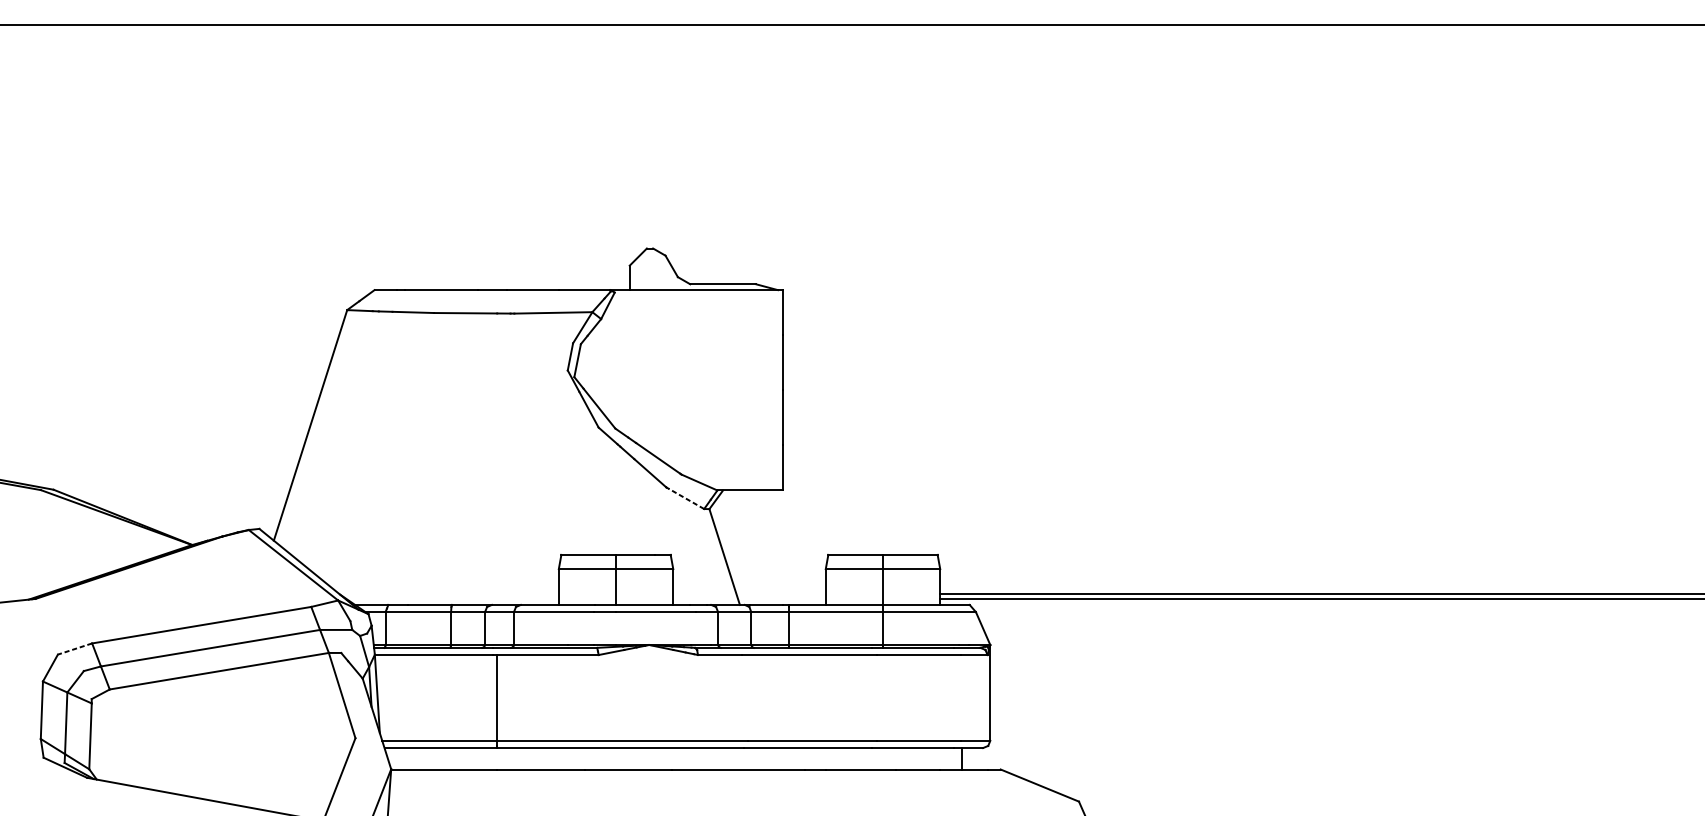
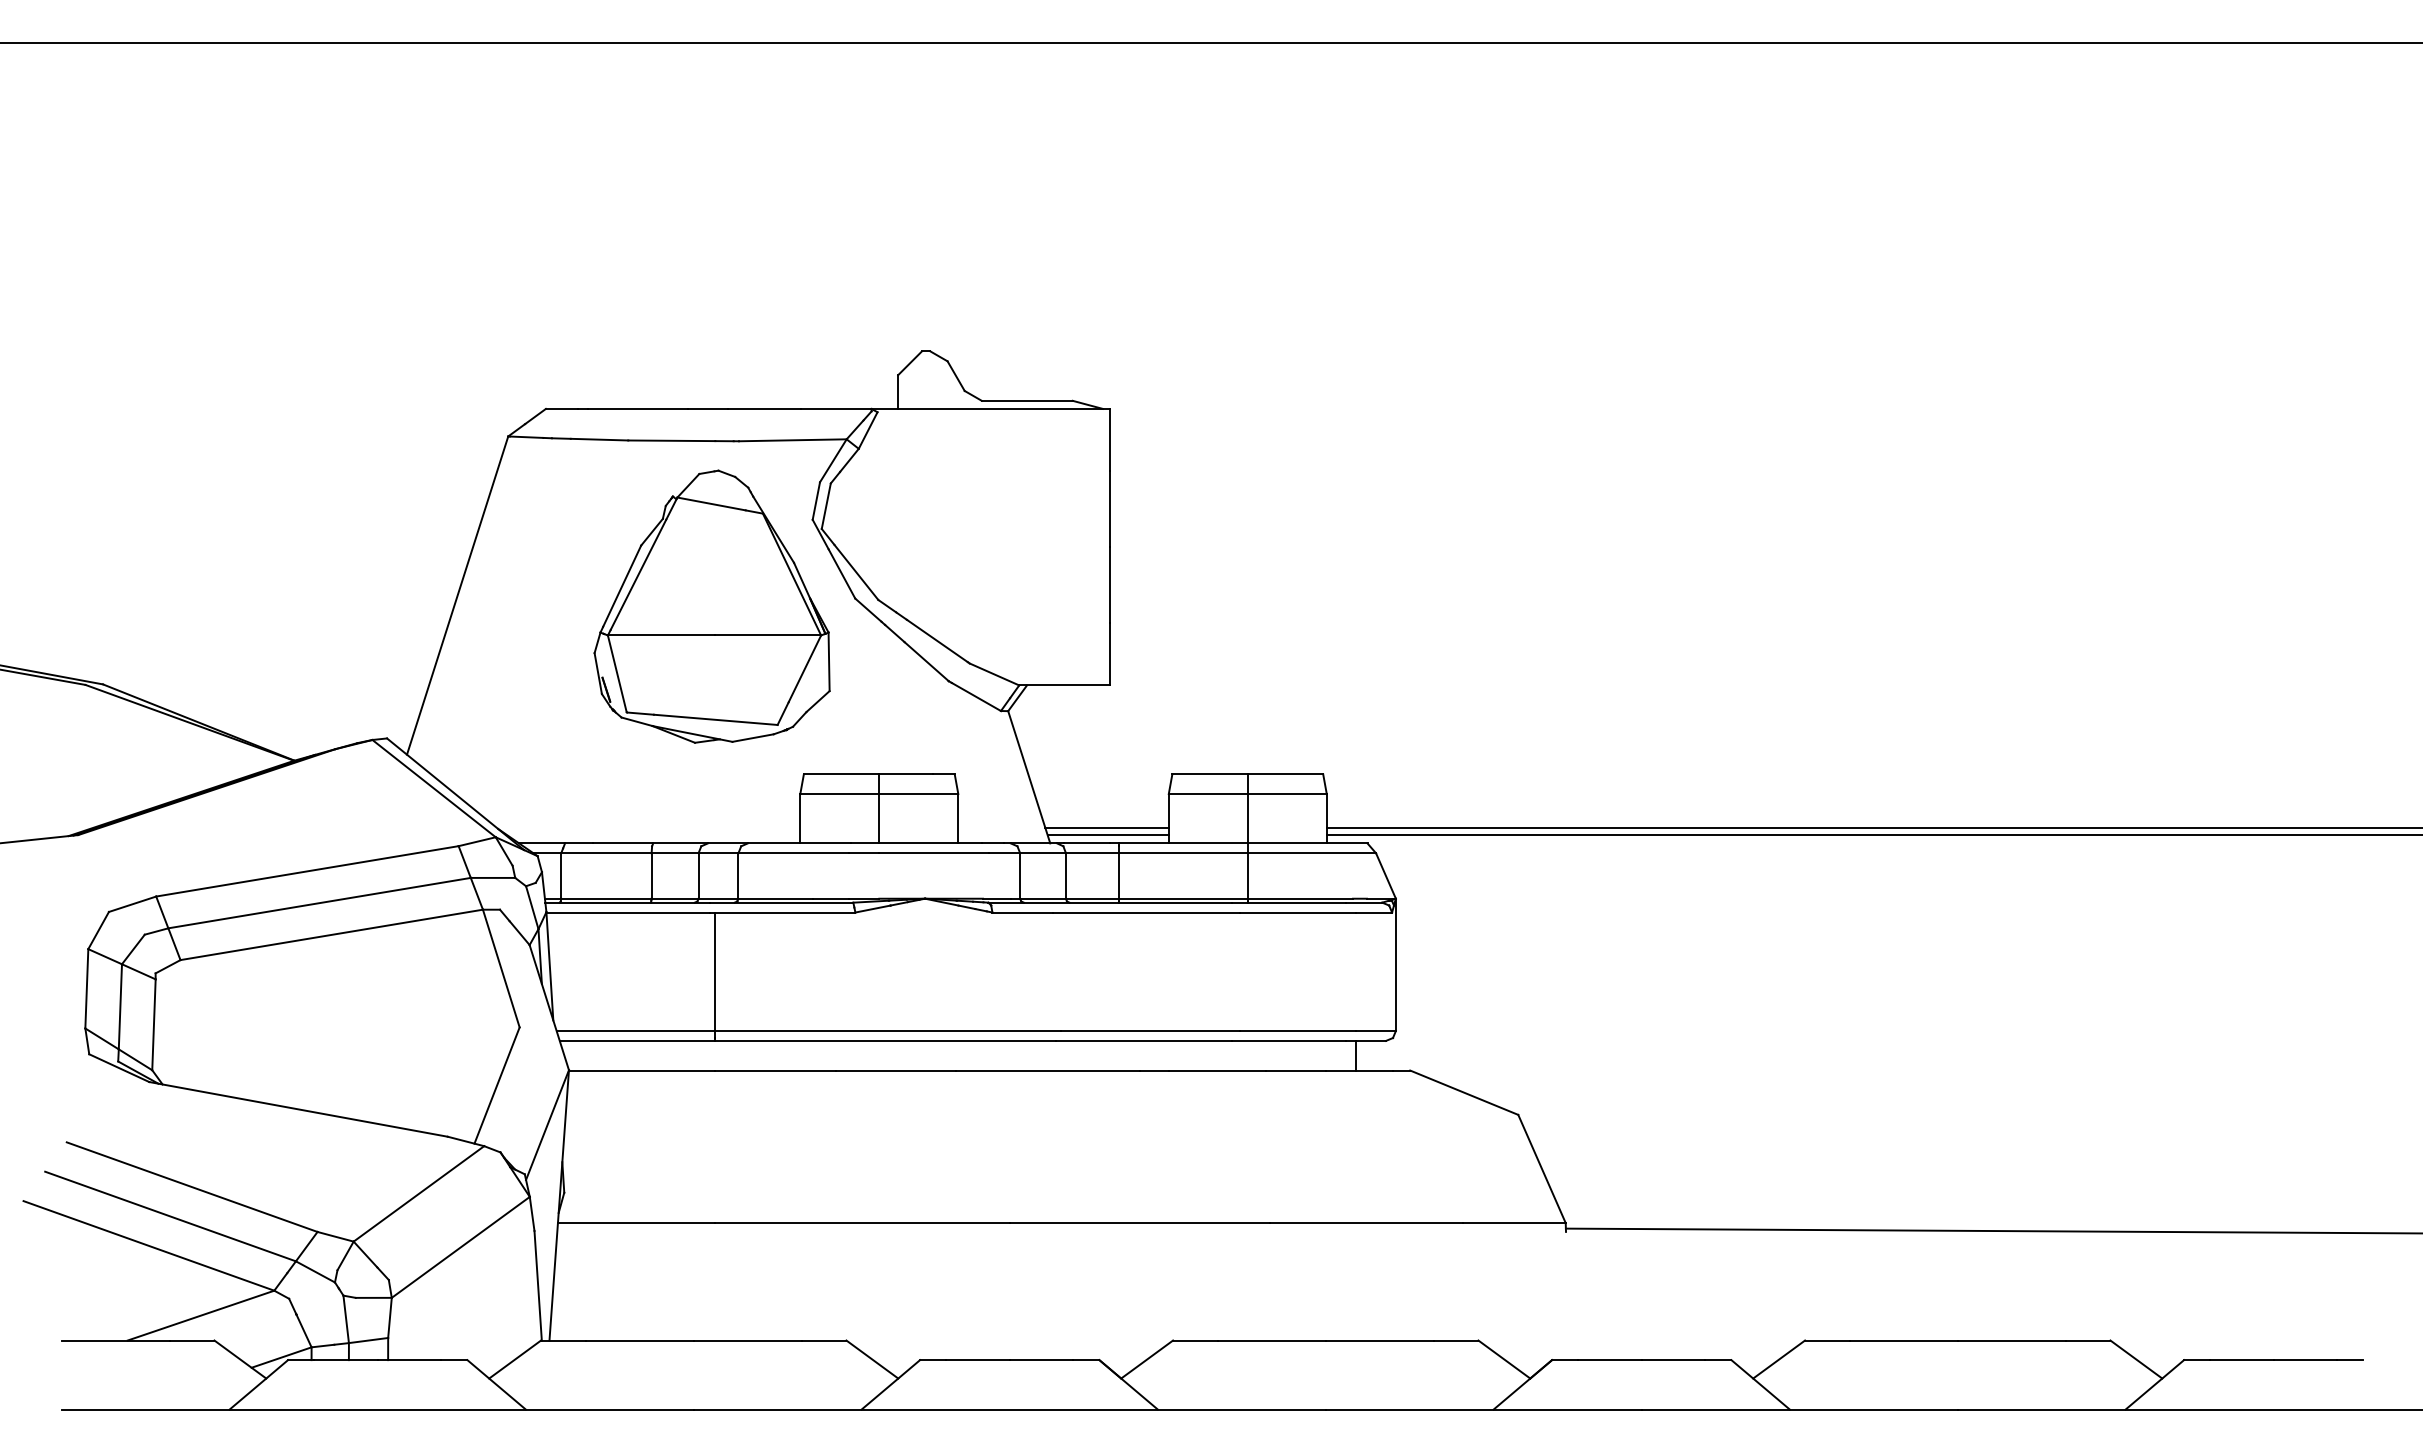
part: (494, 433) -> (711, 606), added
line: (685, 498) -> (975, 696), dashed -> solid
line: (780, 593) -> (1106, 827), added
line: (781, 599) -> (1107, 835), added
line: (74, 649) -> (132, 904), dashed -> solid

